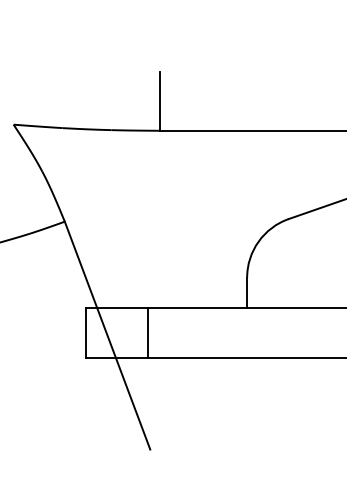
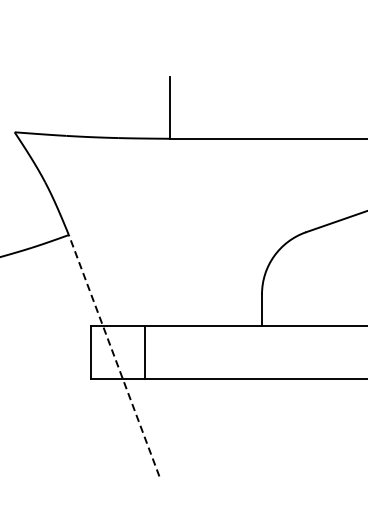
line: (147, 332) -> (144, 352), moved
line: (107, 335) -> (114, 355), solid -> dashed

